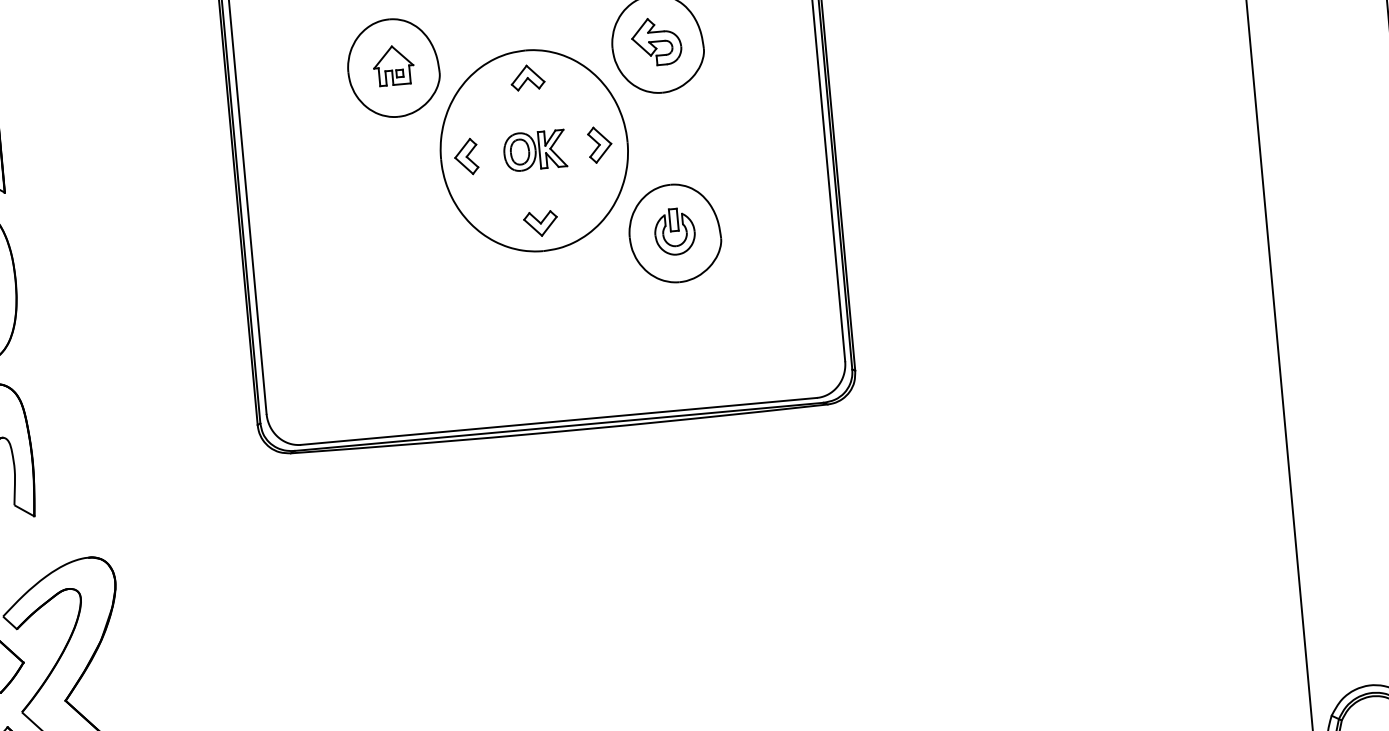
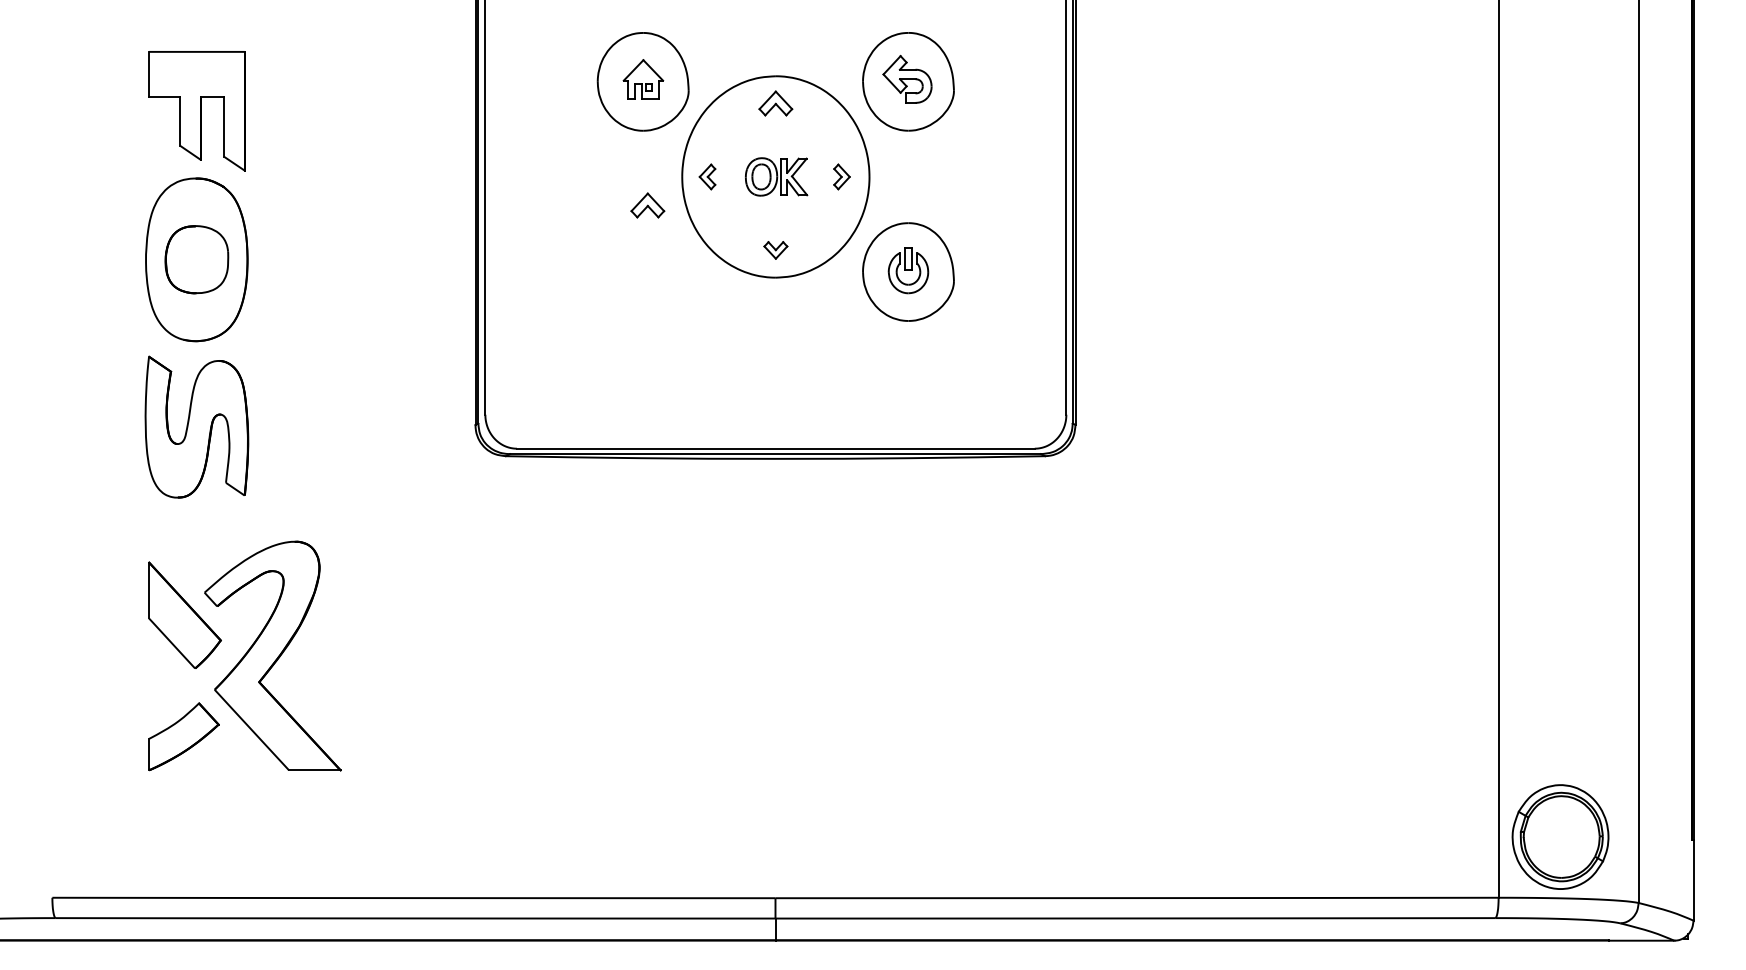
part: (599, 144) -> (841, 176), size x0.7
part: (466, 156) -> (707, 176), size x0.7
part: (409, 190) -> (647, 205), added
part: (540, 224) -> (775, 250), size x0.7

